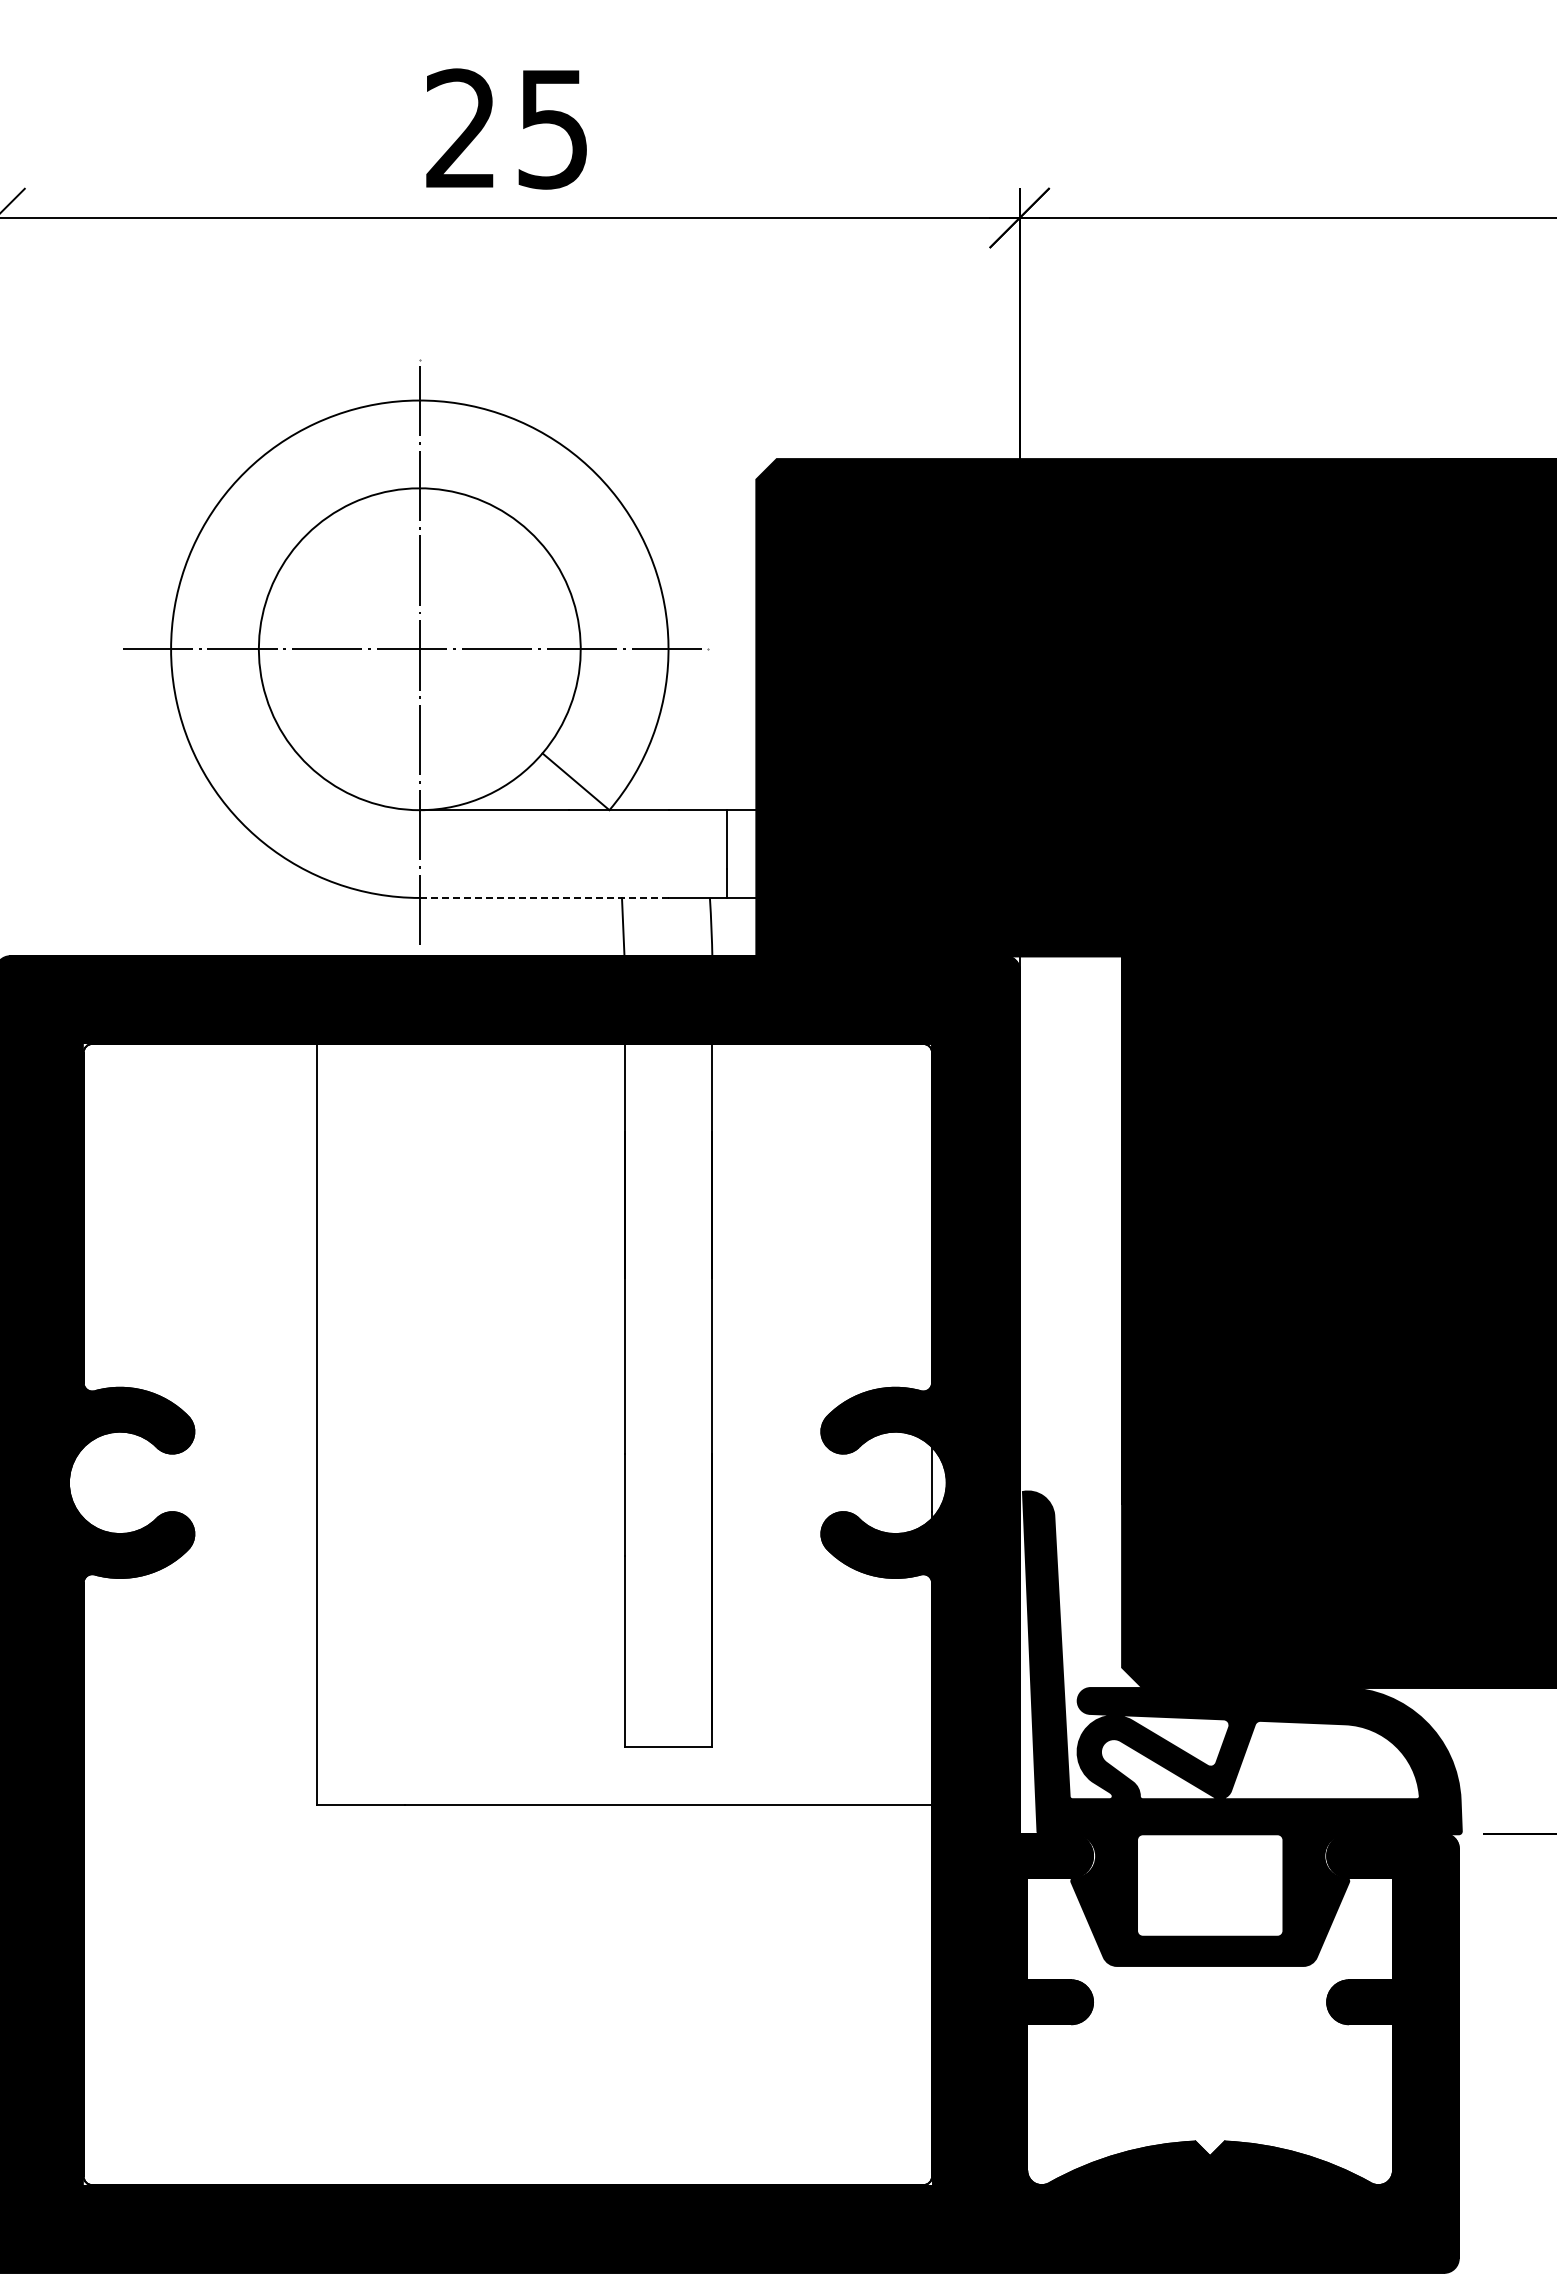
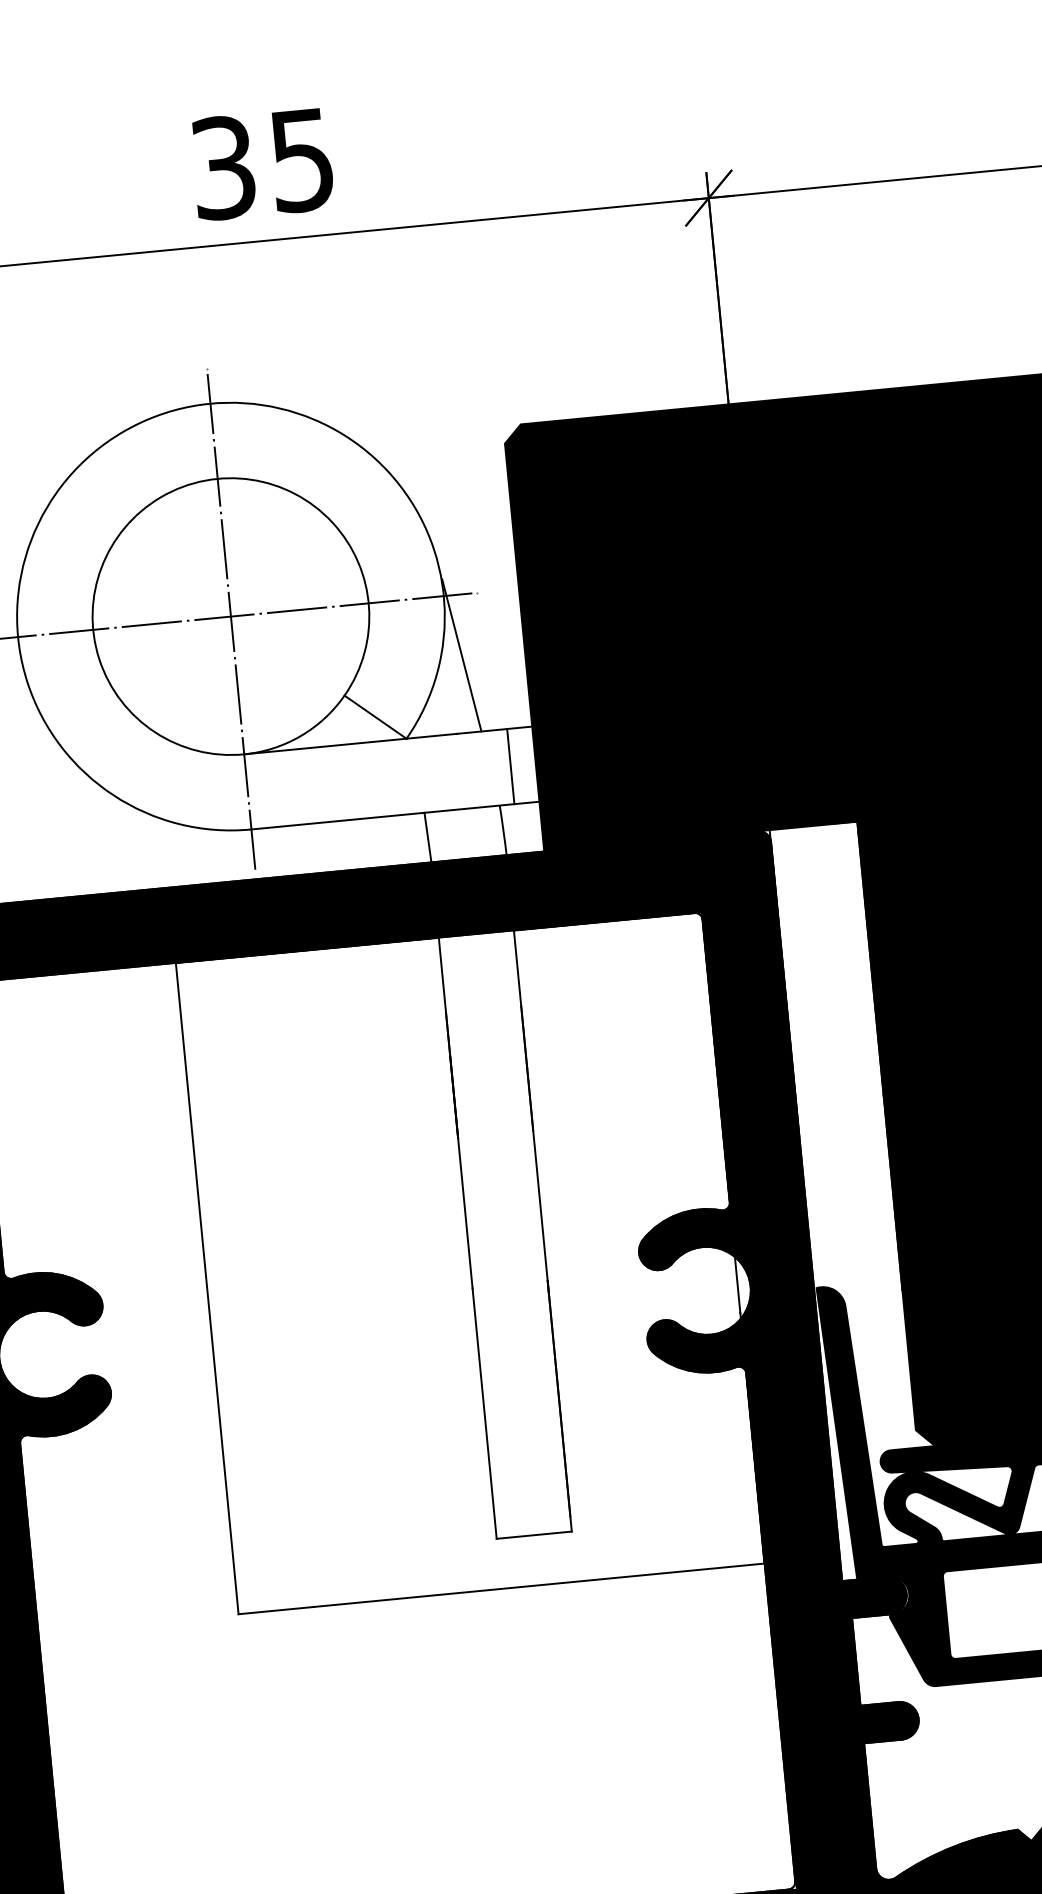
text: (460, 128) -> (222, 167), 25 -> 35
line: (682, 719) -> (461, 655), added
line: (544, 897) -> (358, 818), dashed -> solid

